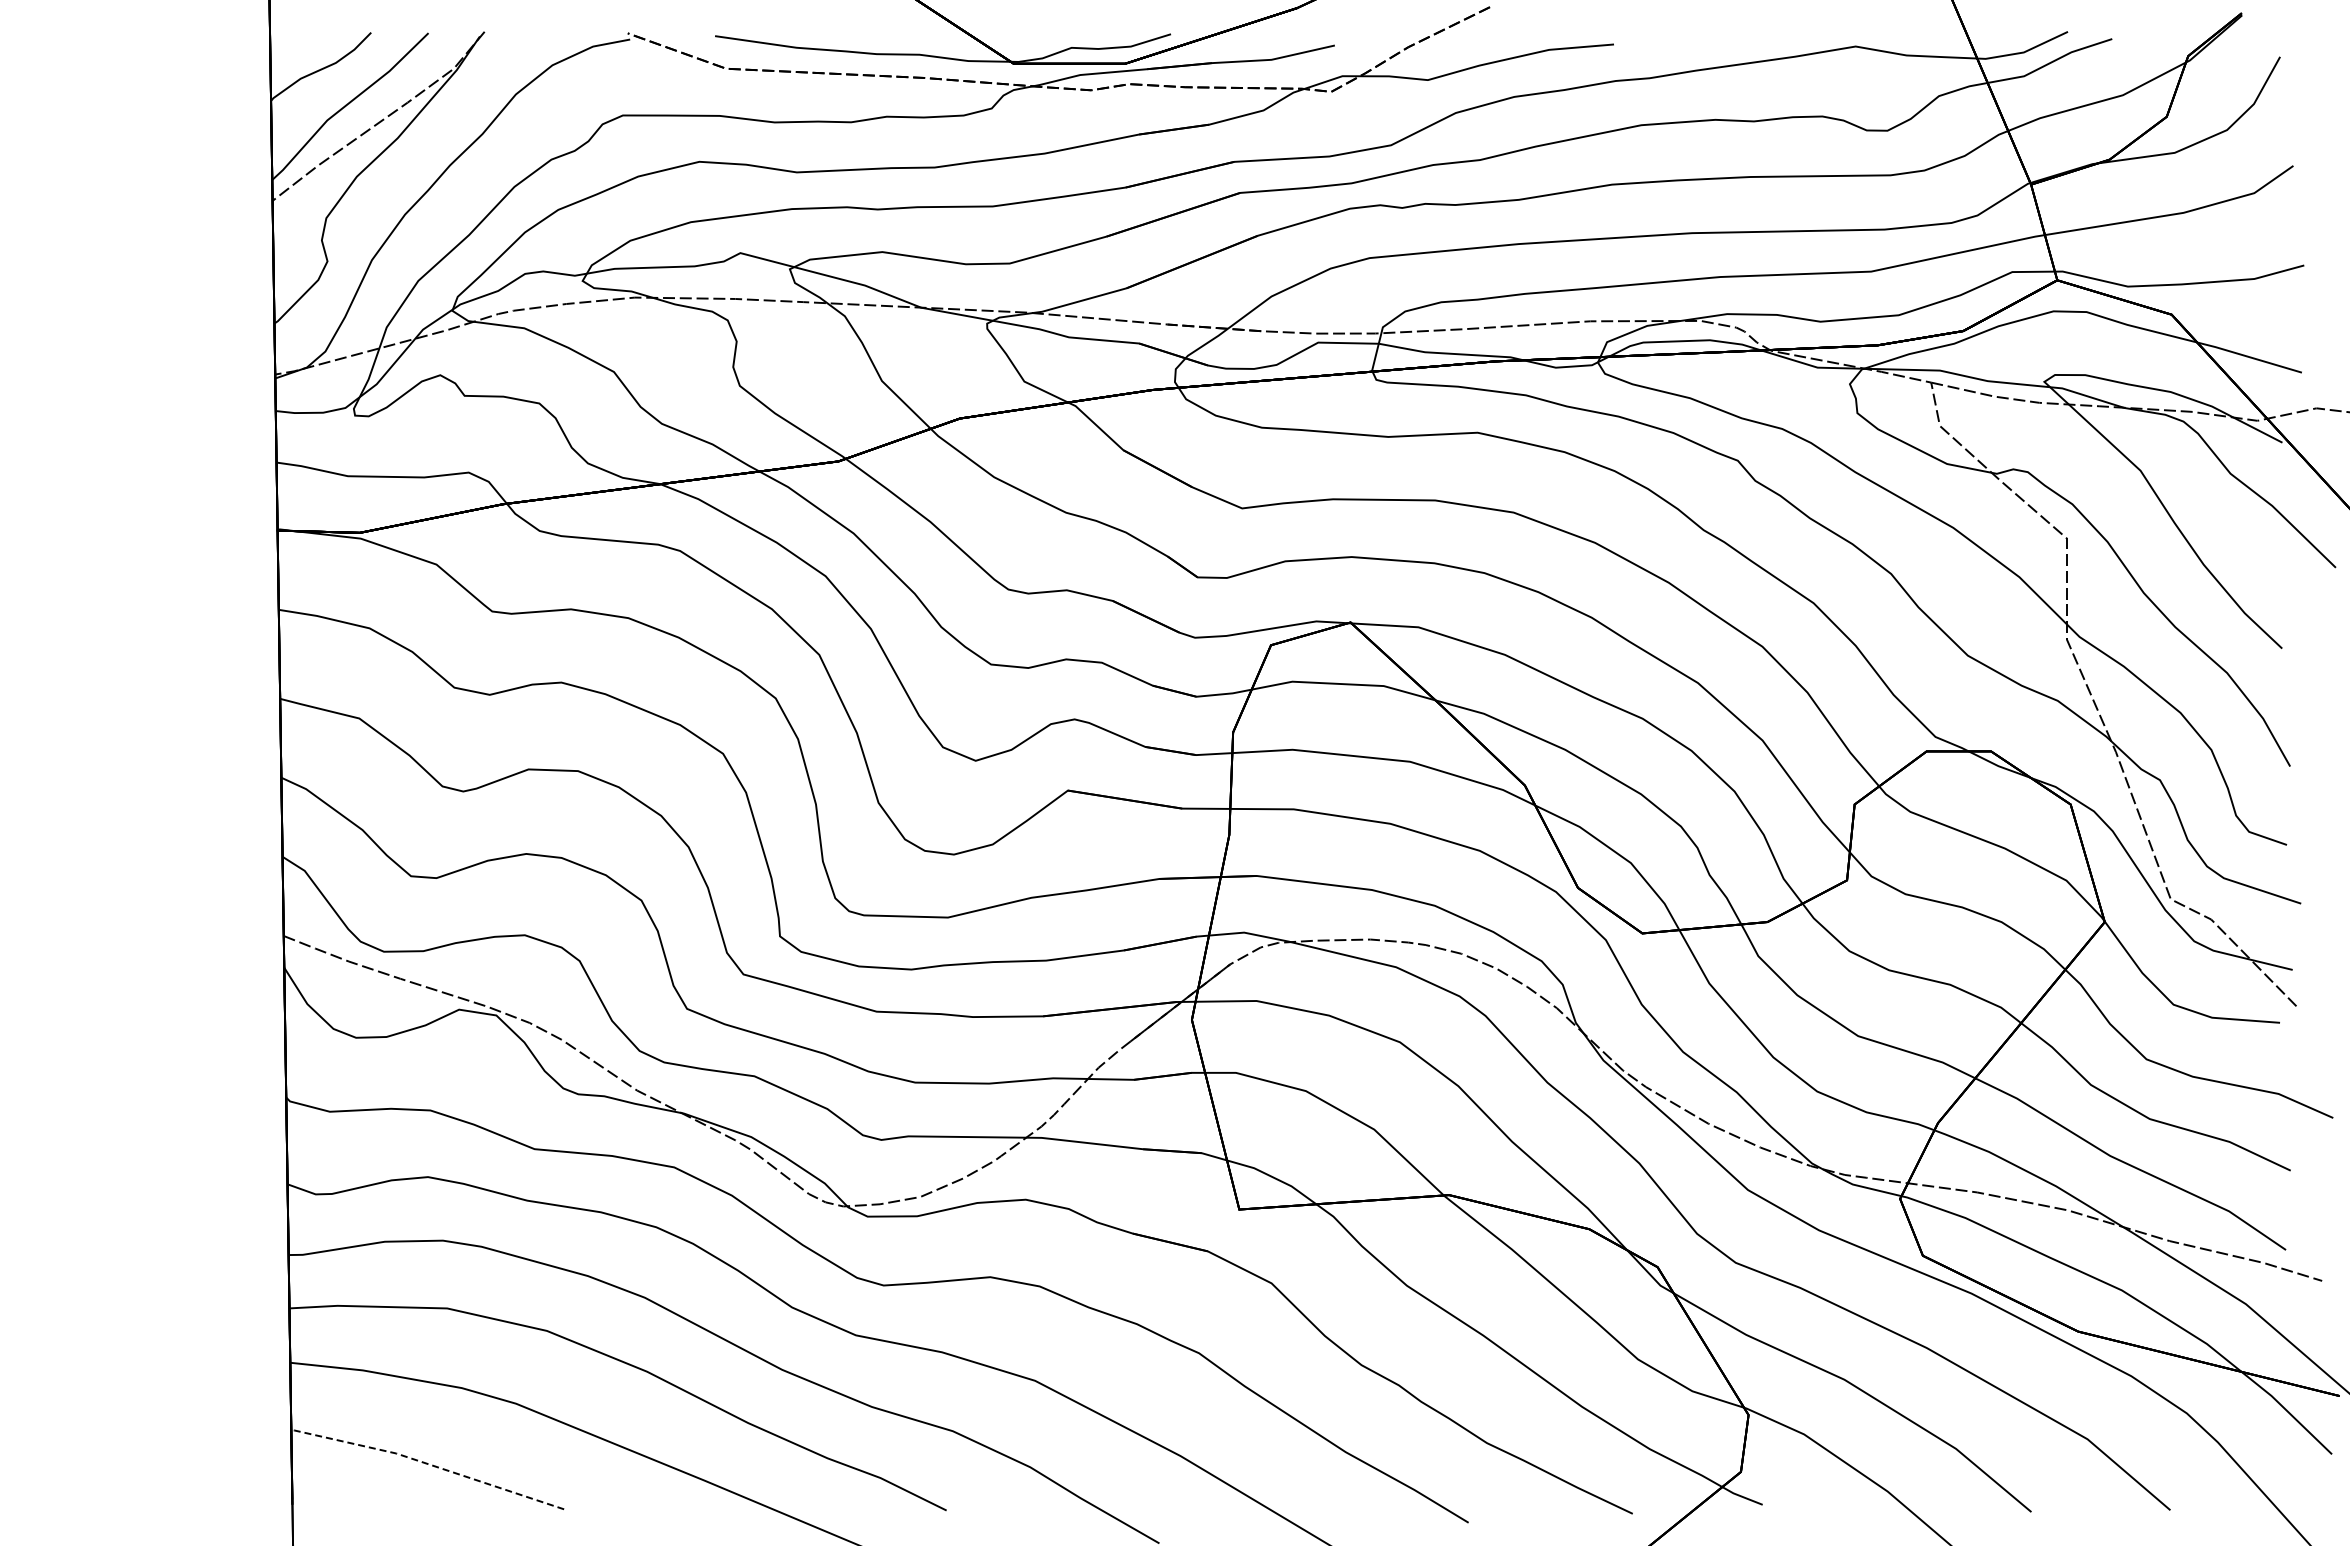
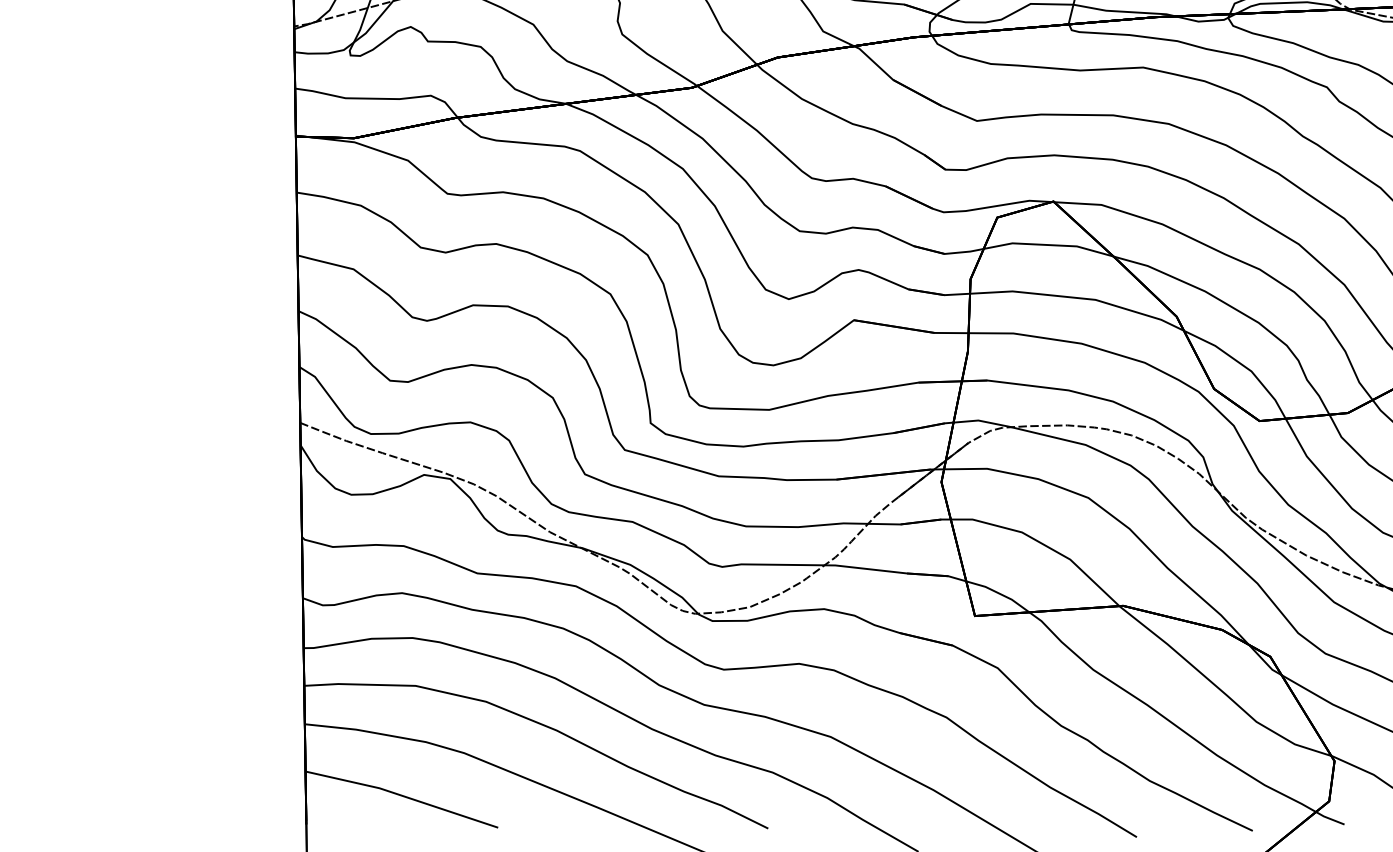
line: (427, 1463) -> (401, 795), dashed -> solid

